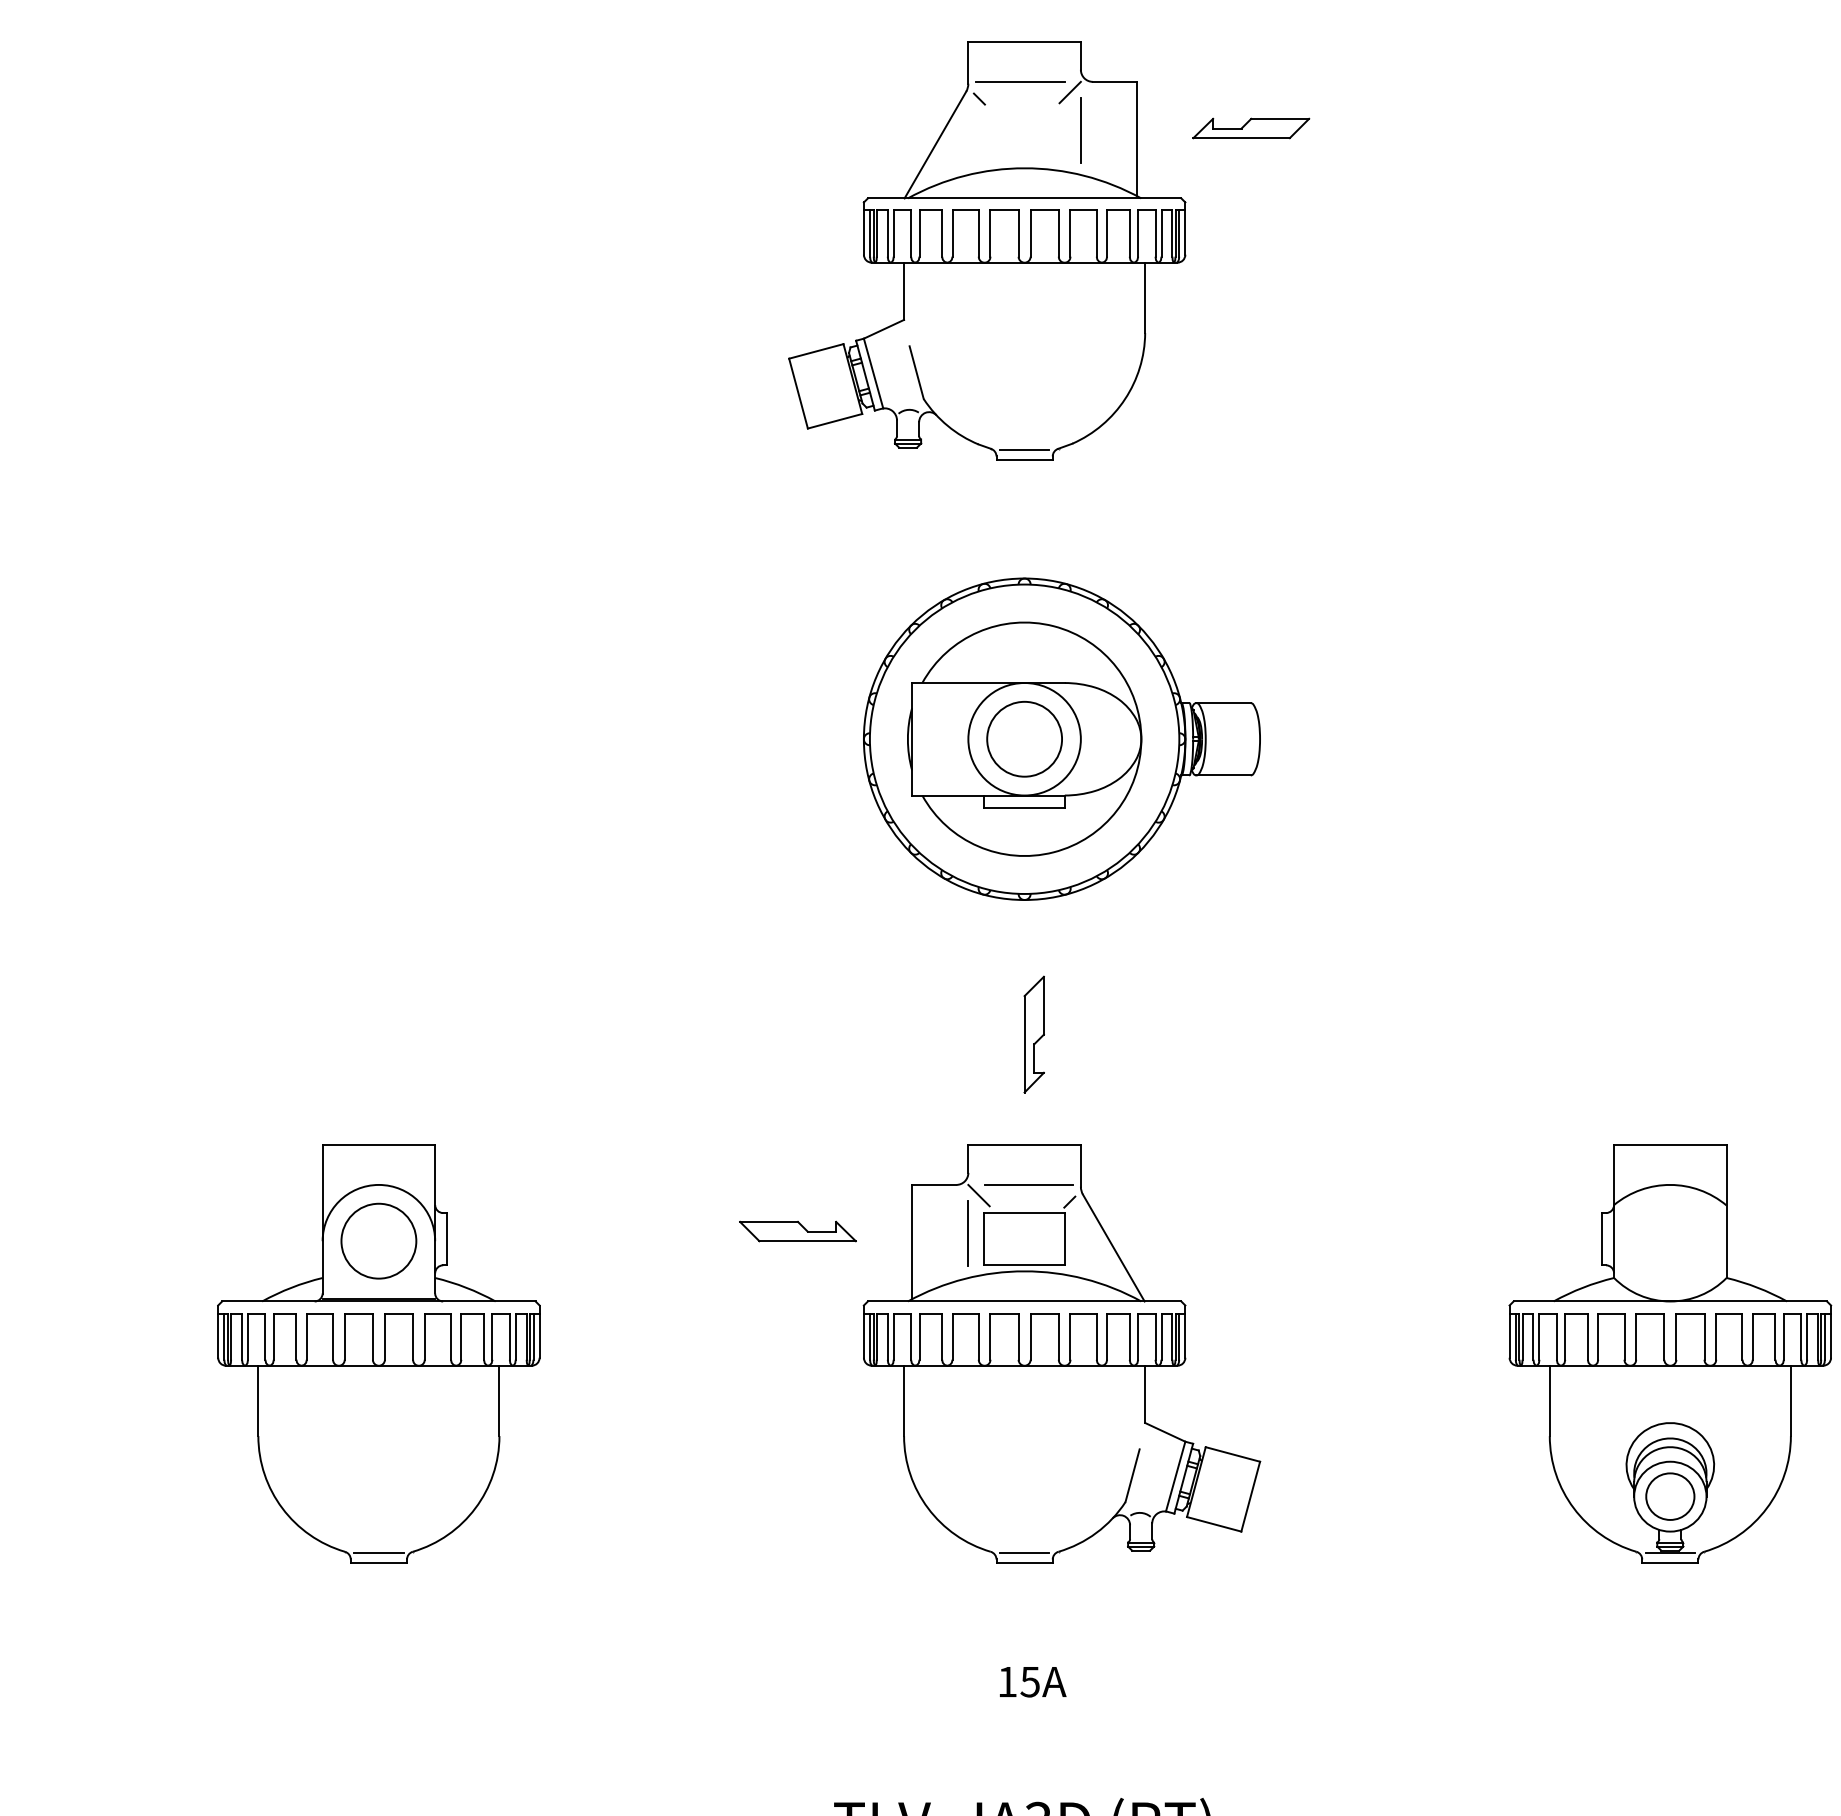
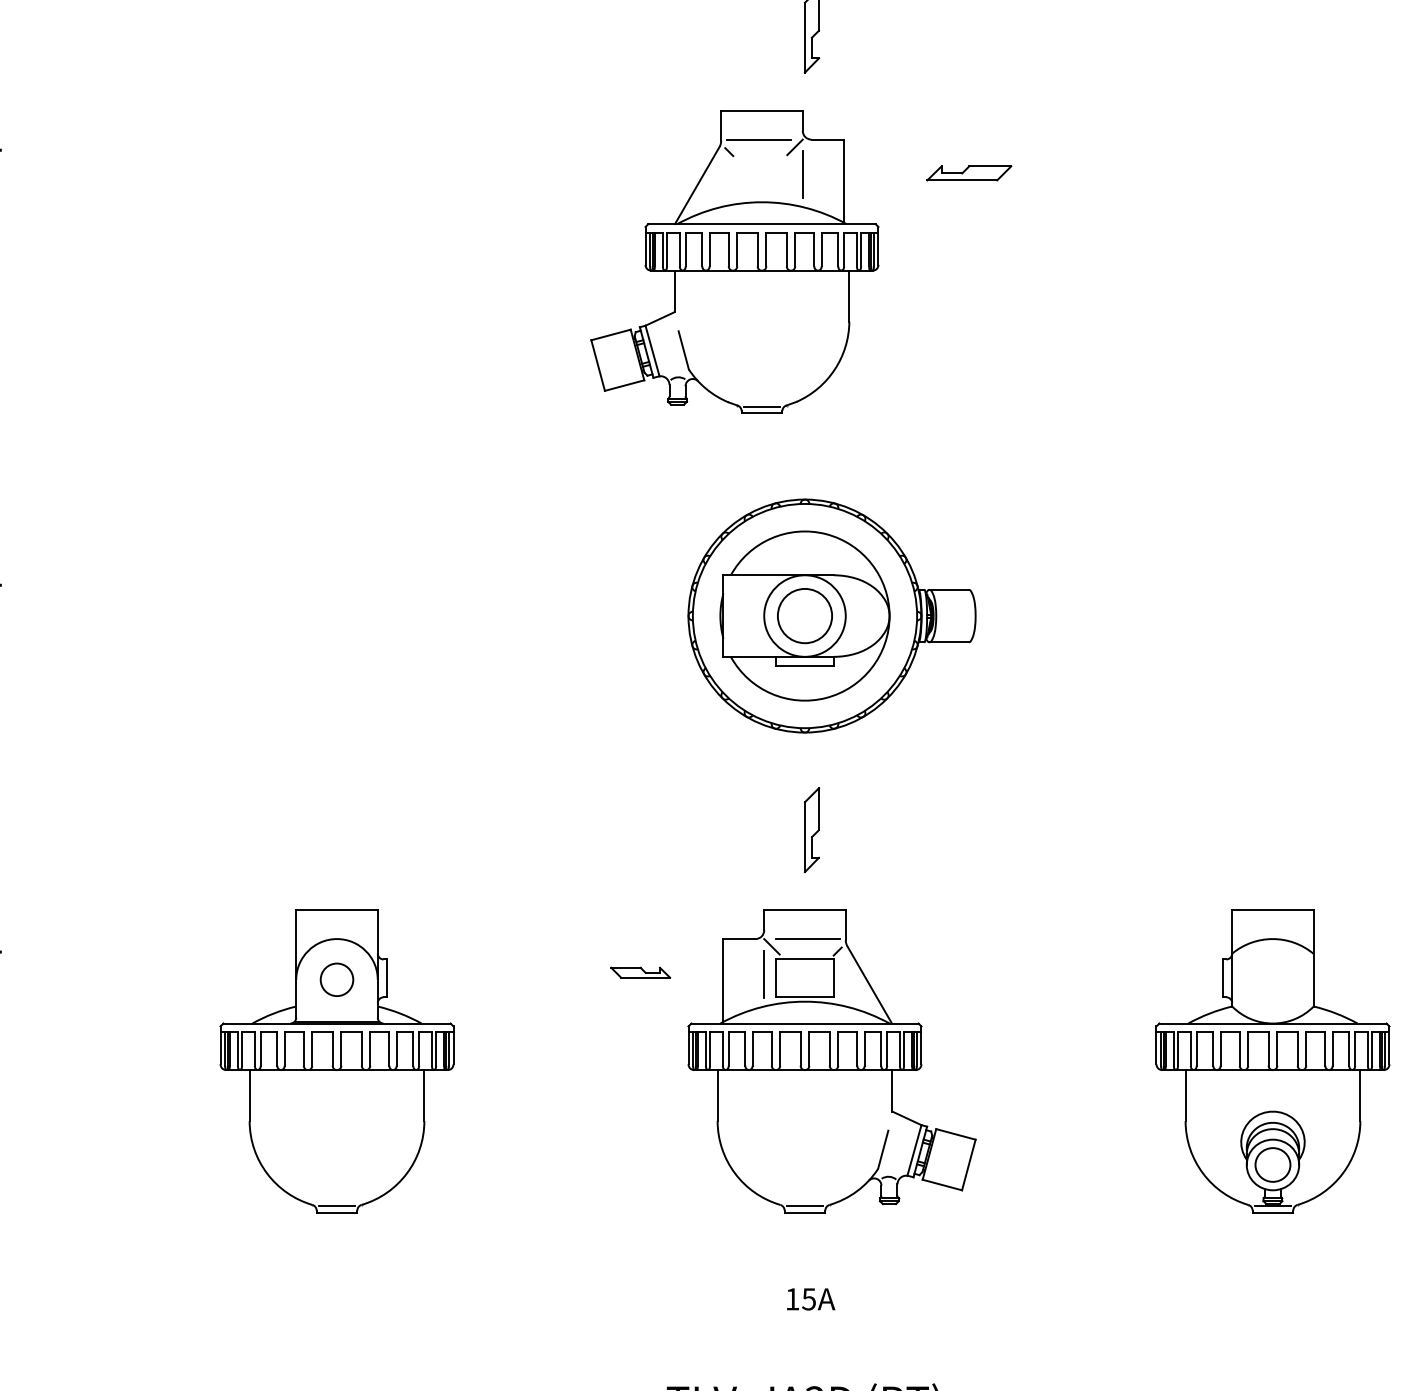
part: (986, 250) -> (734, 261), moved
part: (797, 1231) -> (640, 972), size x0.7
circle: (378, 1240) -> (336, 979), size x0.6

